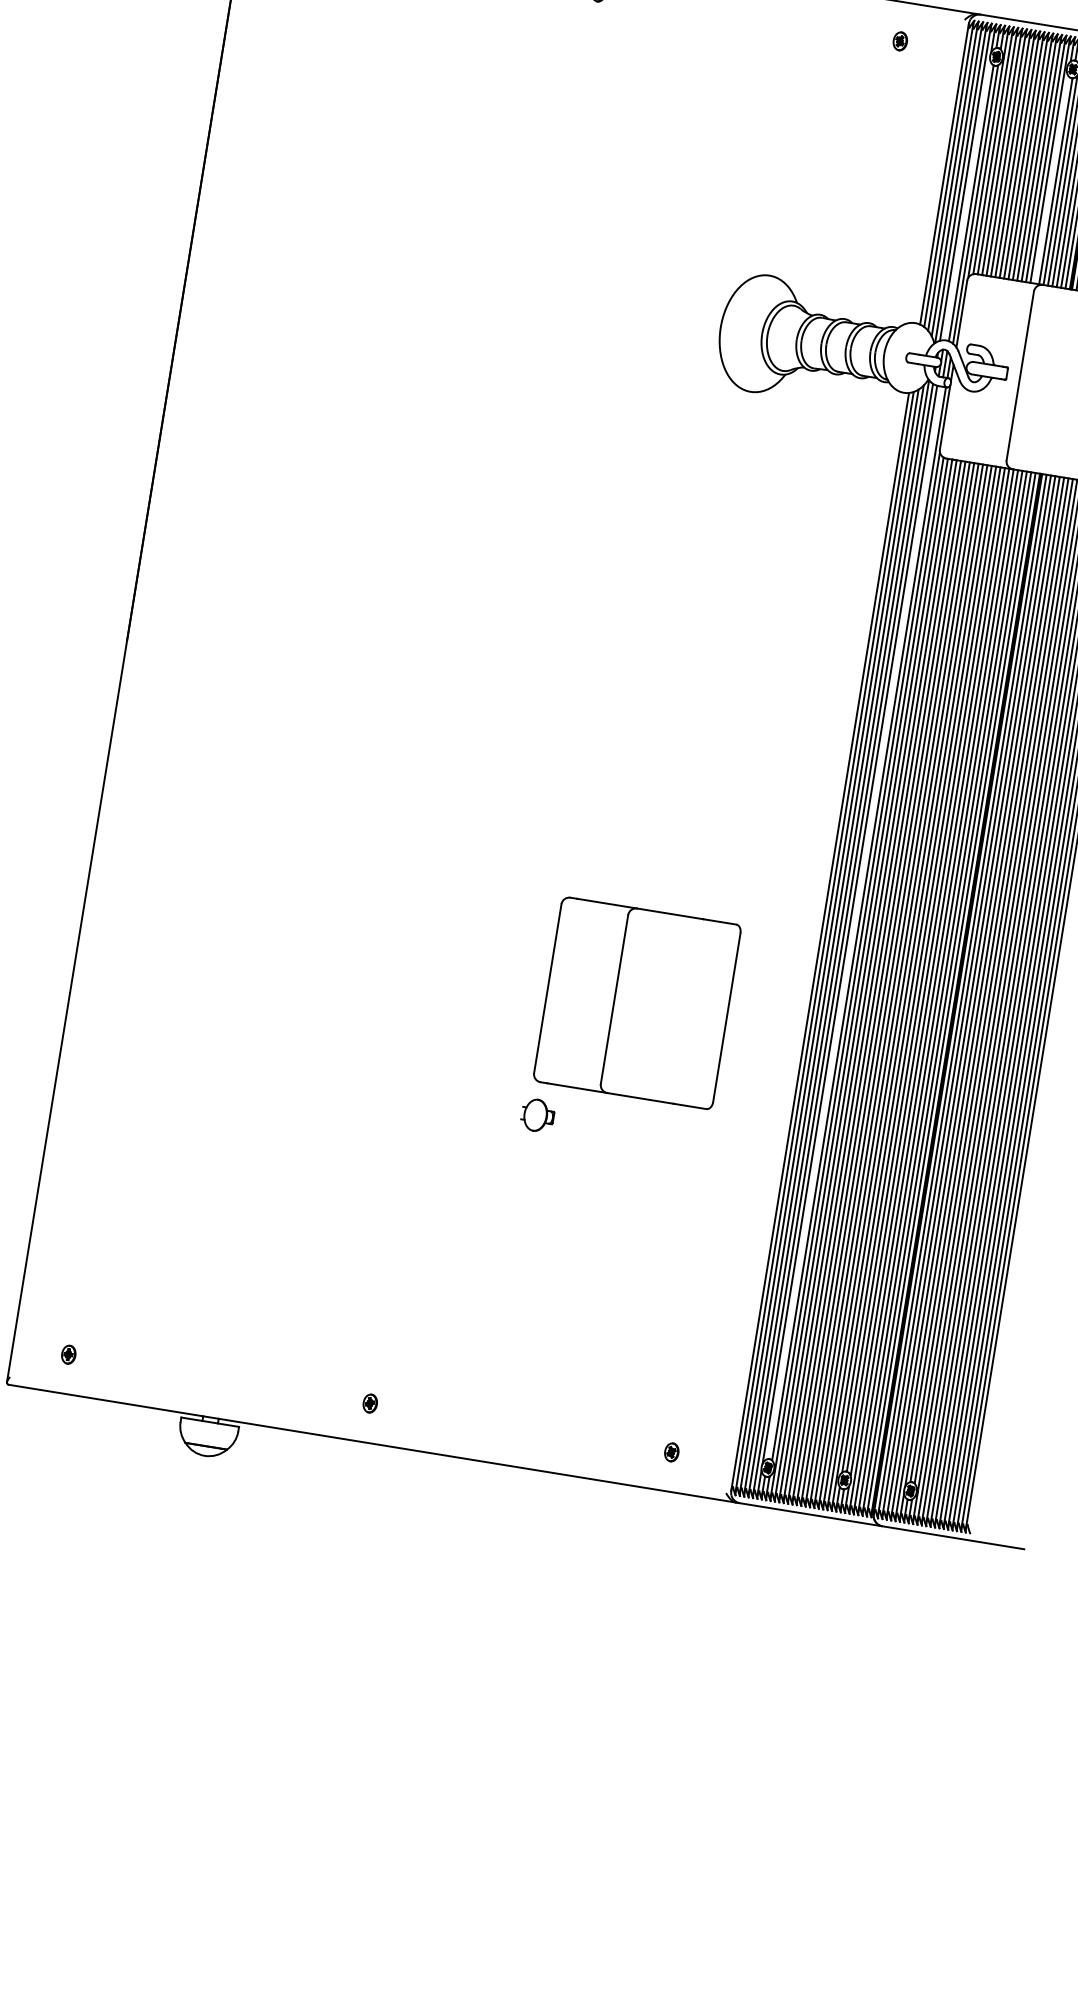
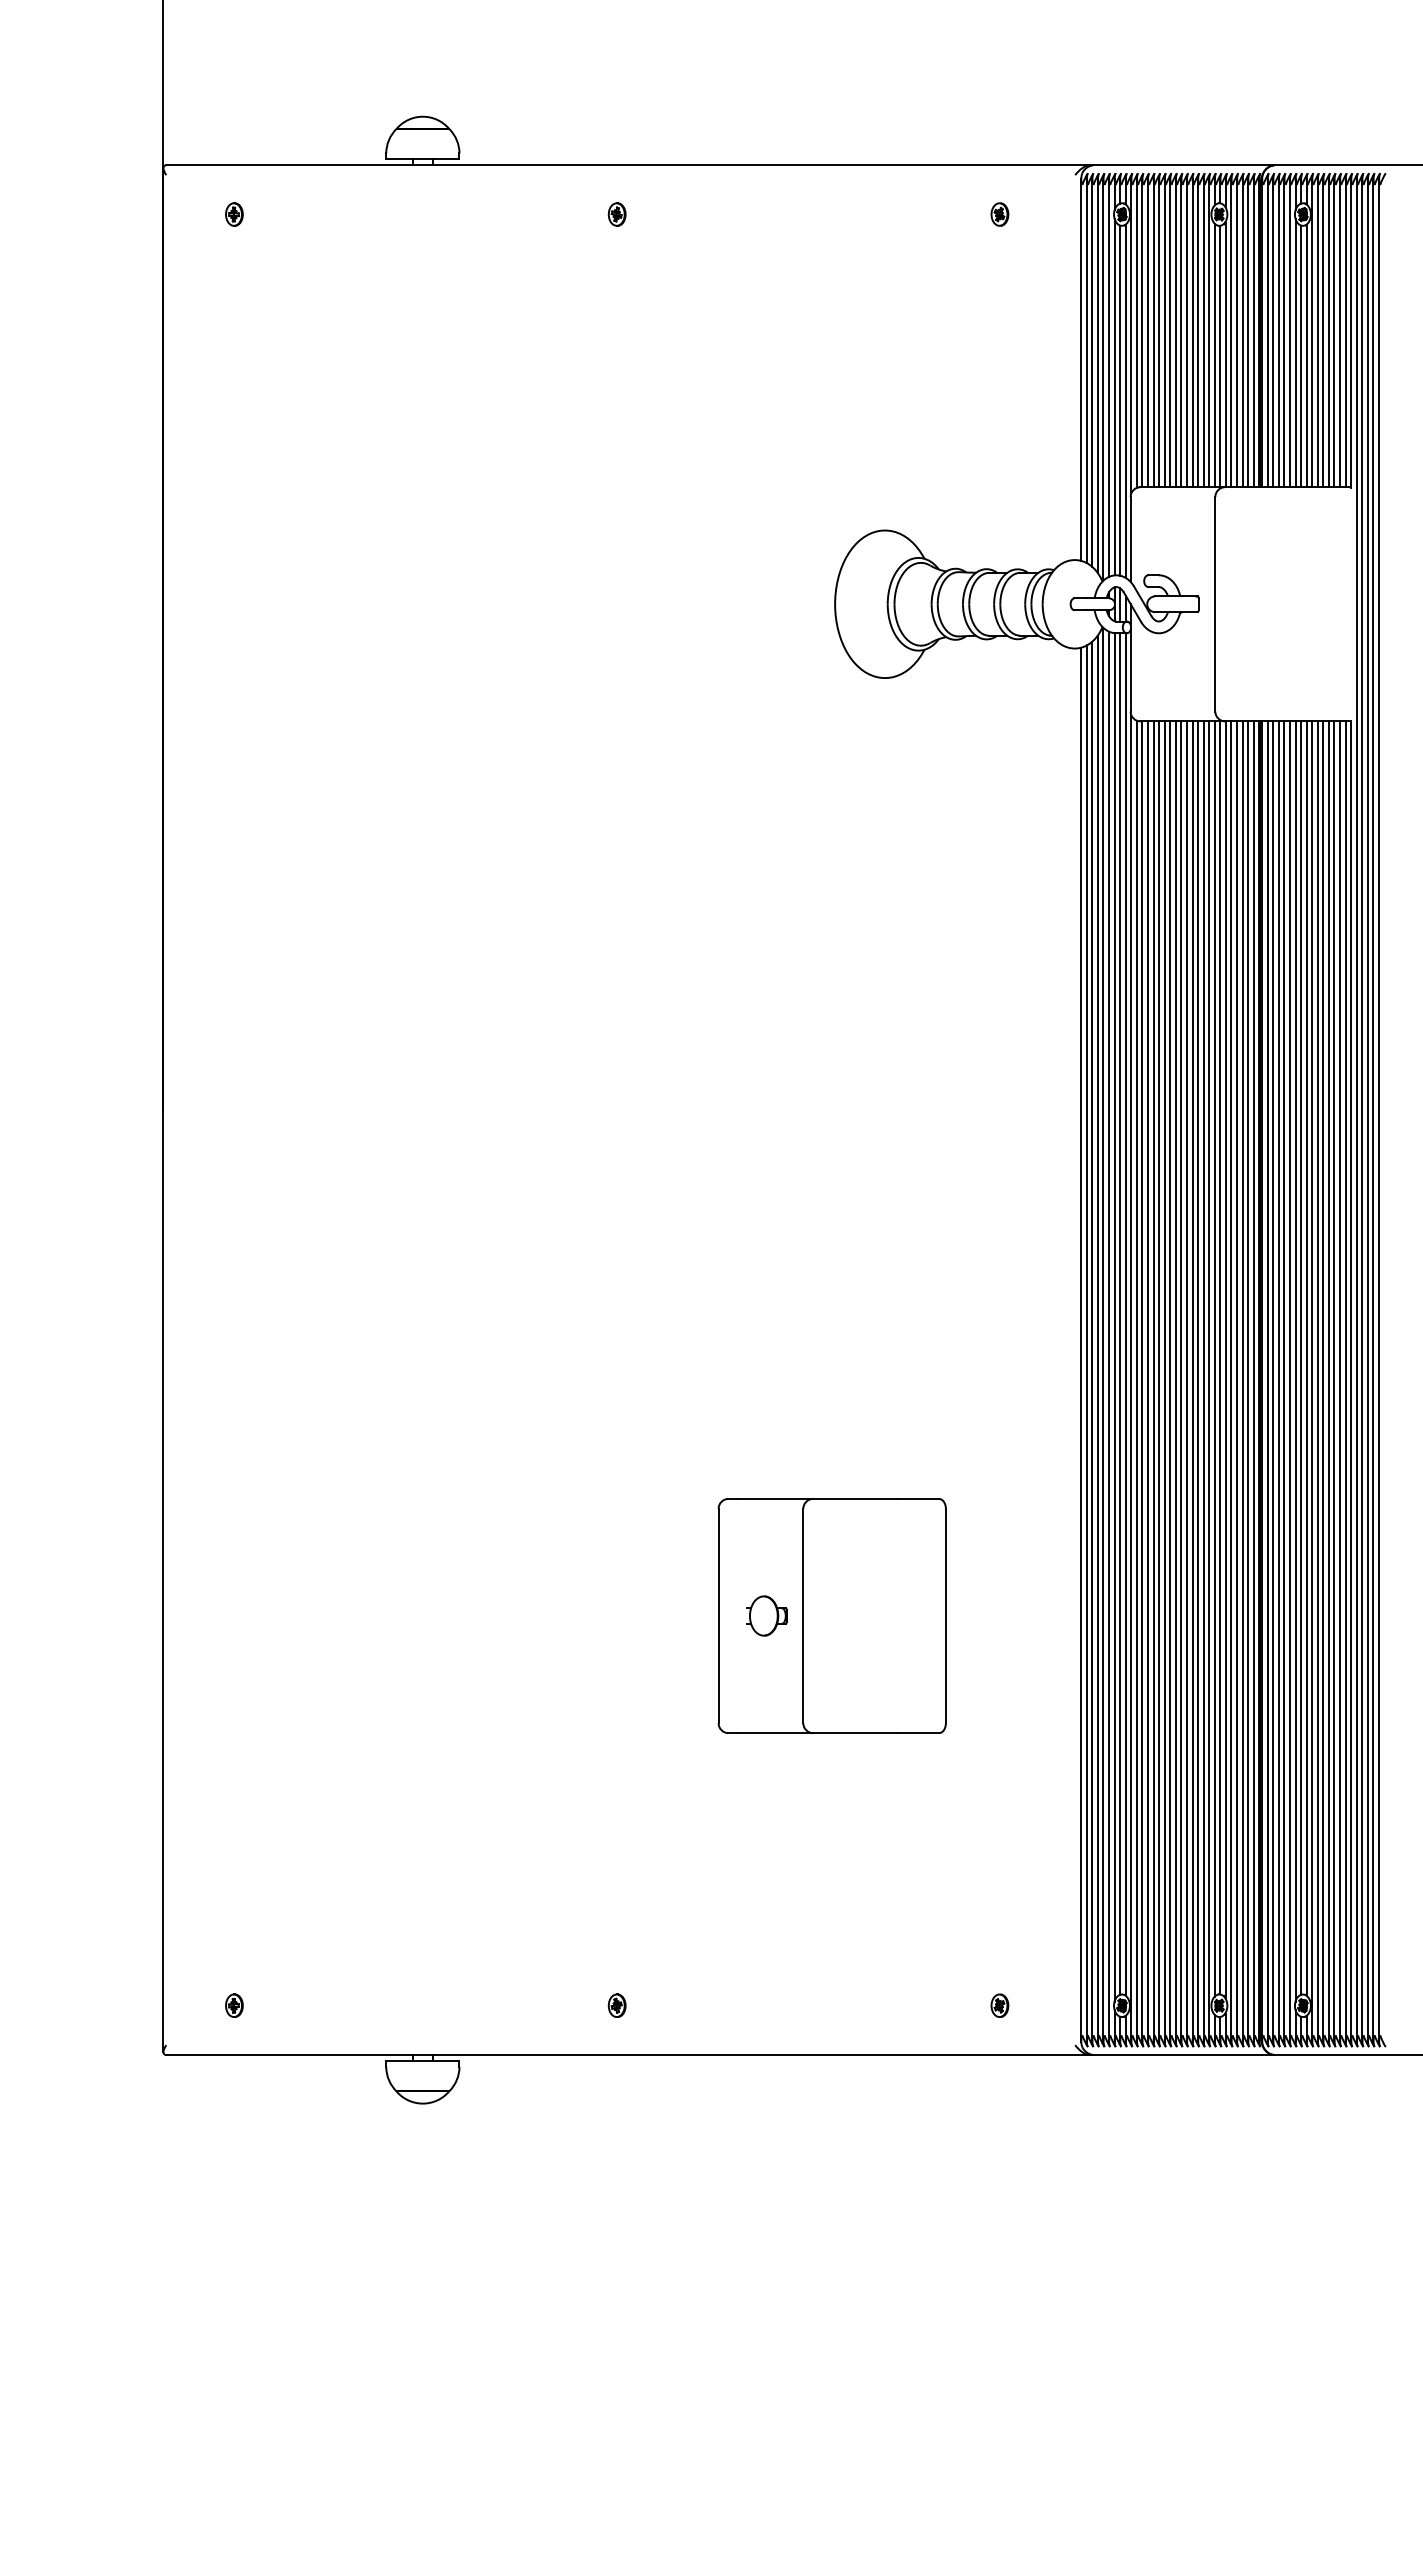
line: (1051, 179) -> (1214, 355), added
line: (967, 199) -> (1114, 396), added
line: (855, 922) -> (1120, 1313), added
part: (636, 1002) -> (831, 1615), moved

